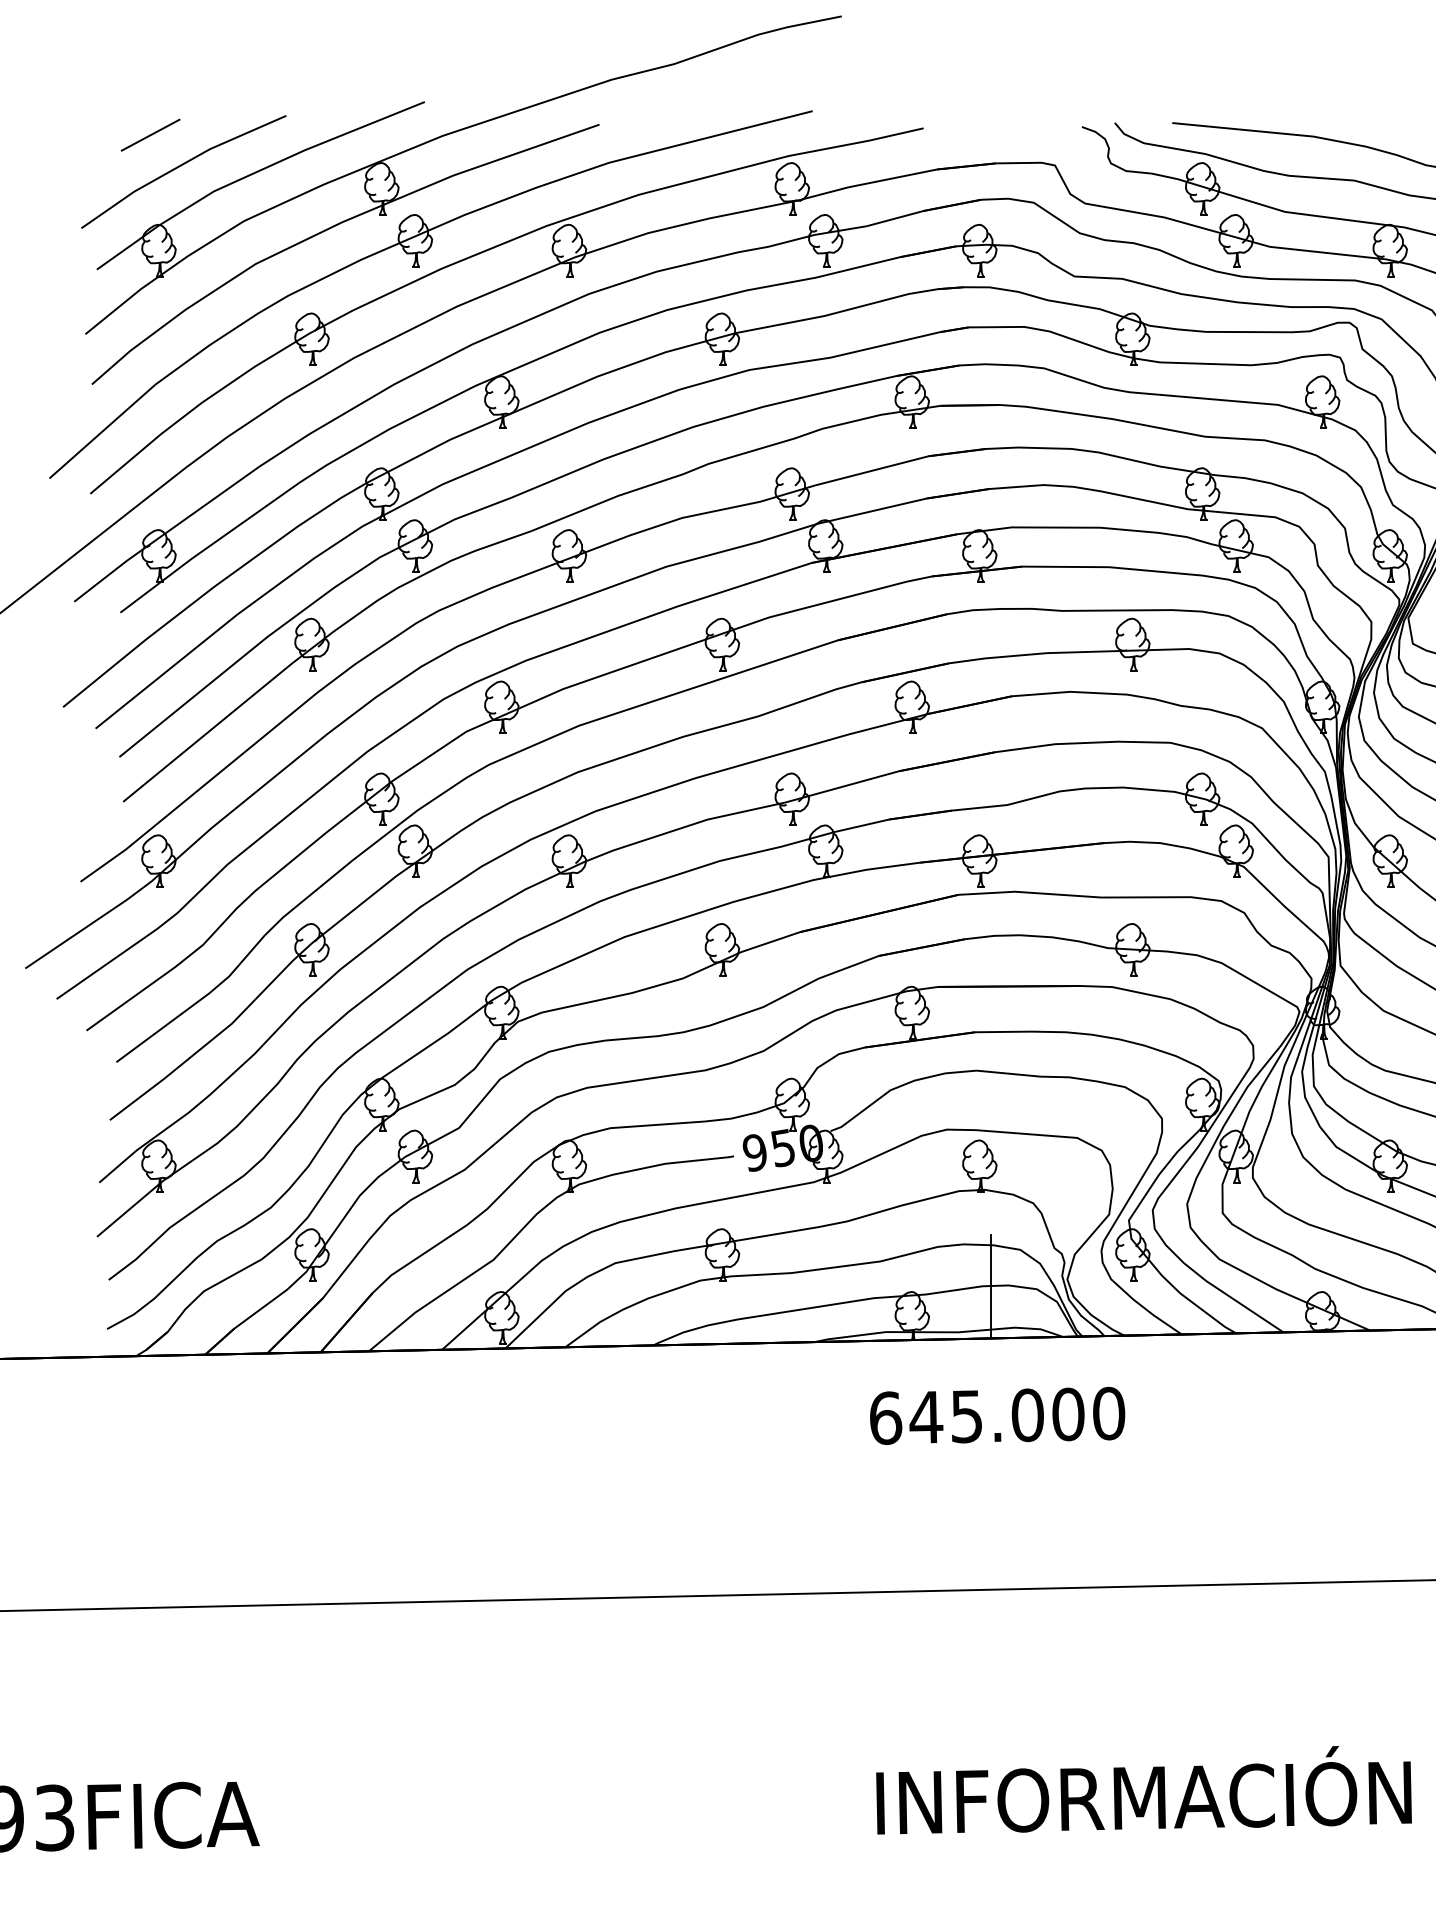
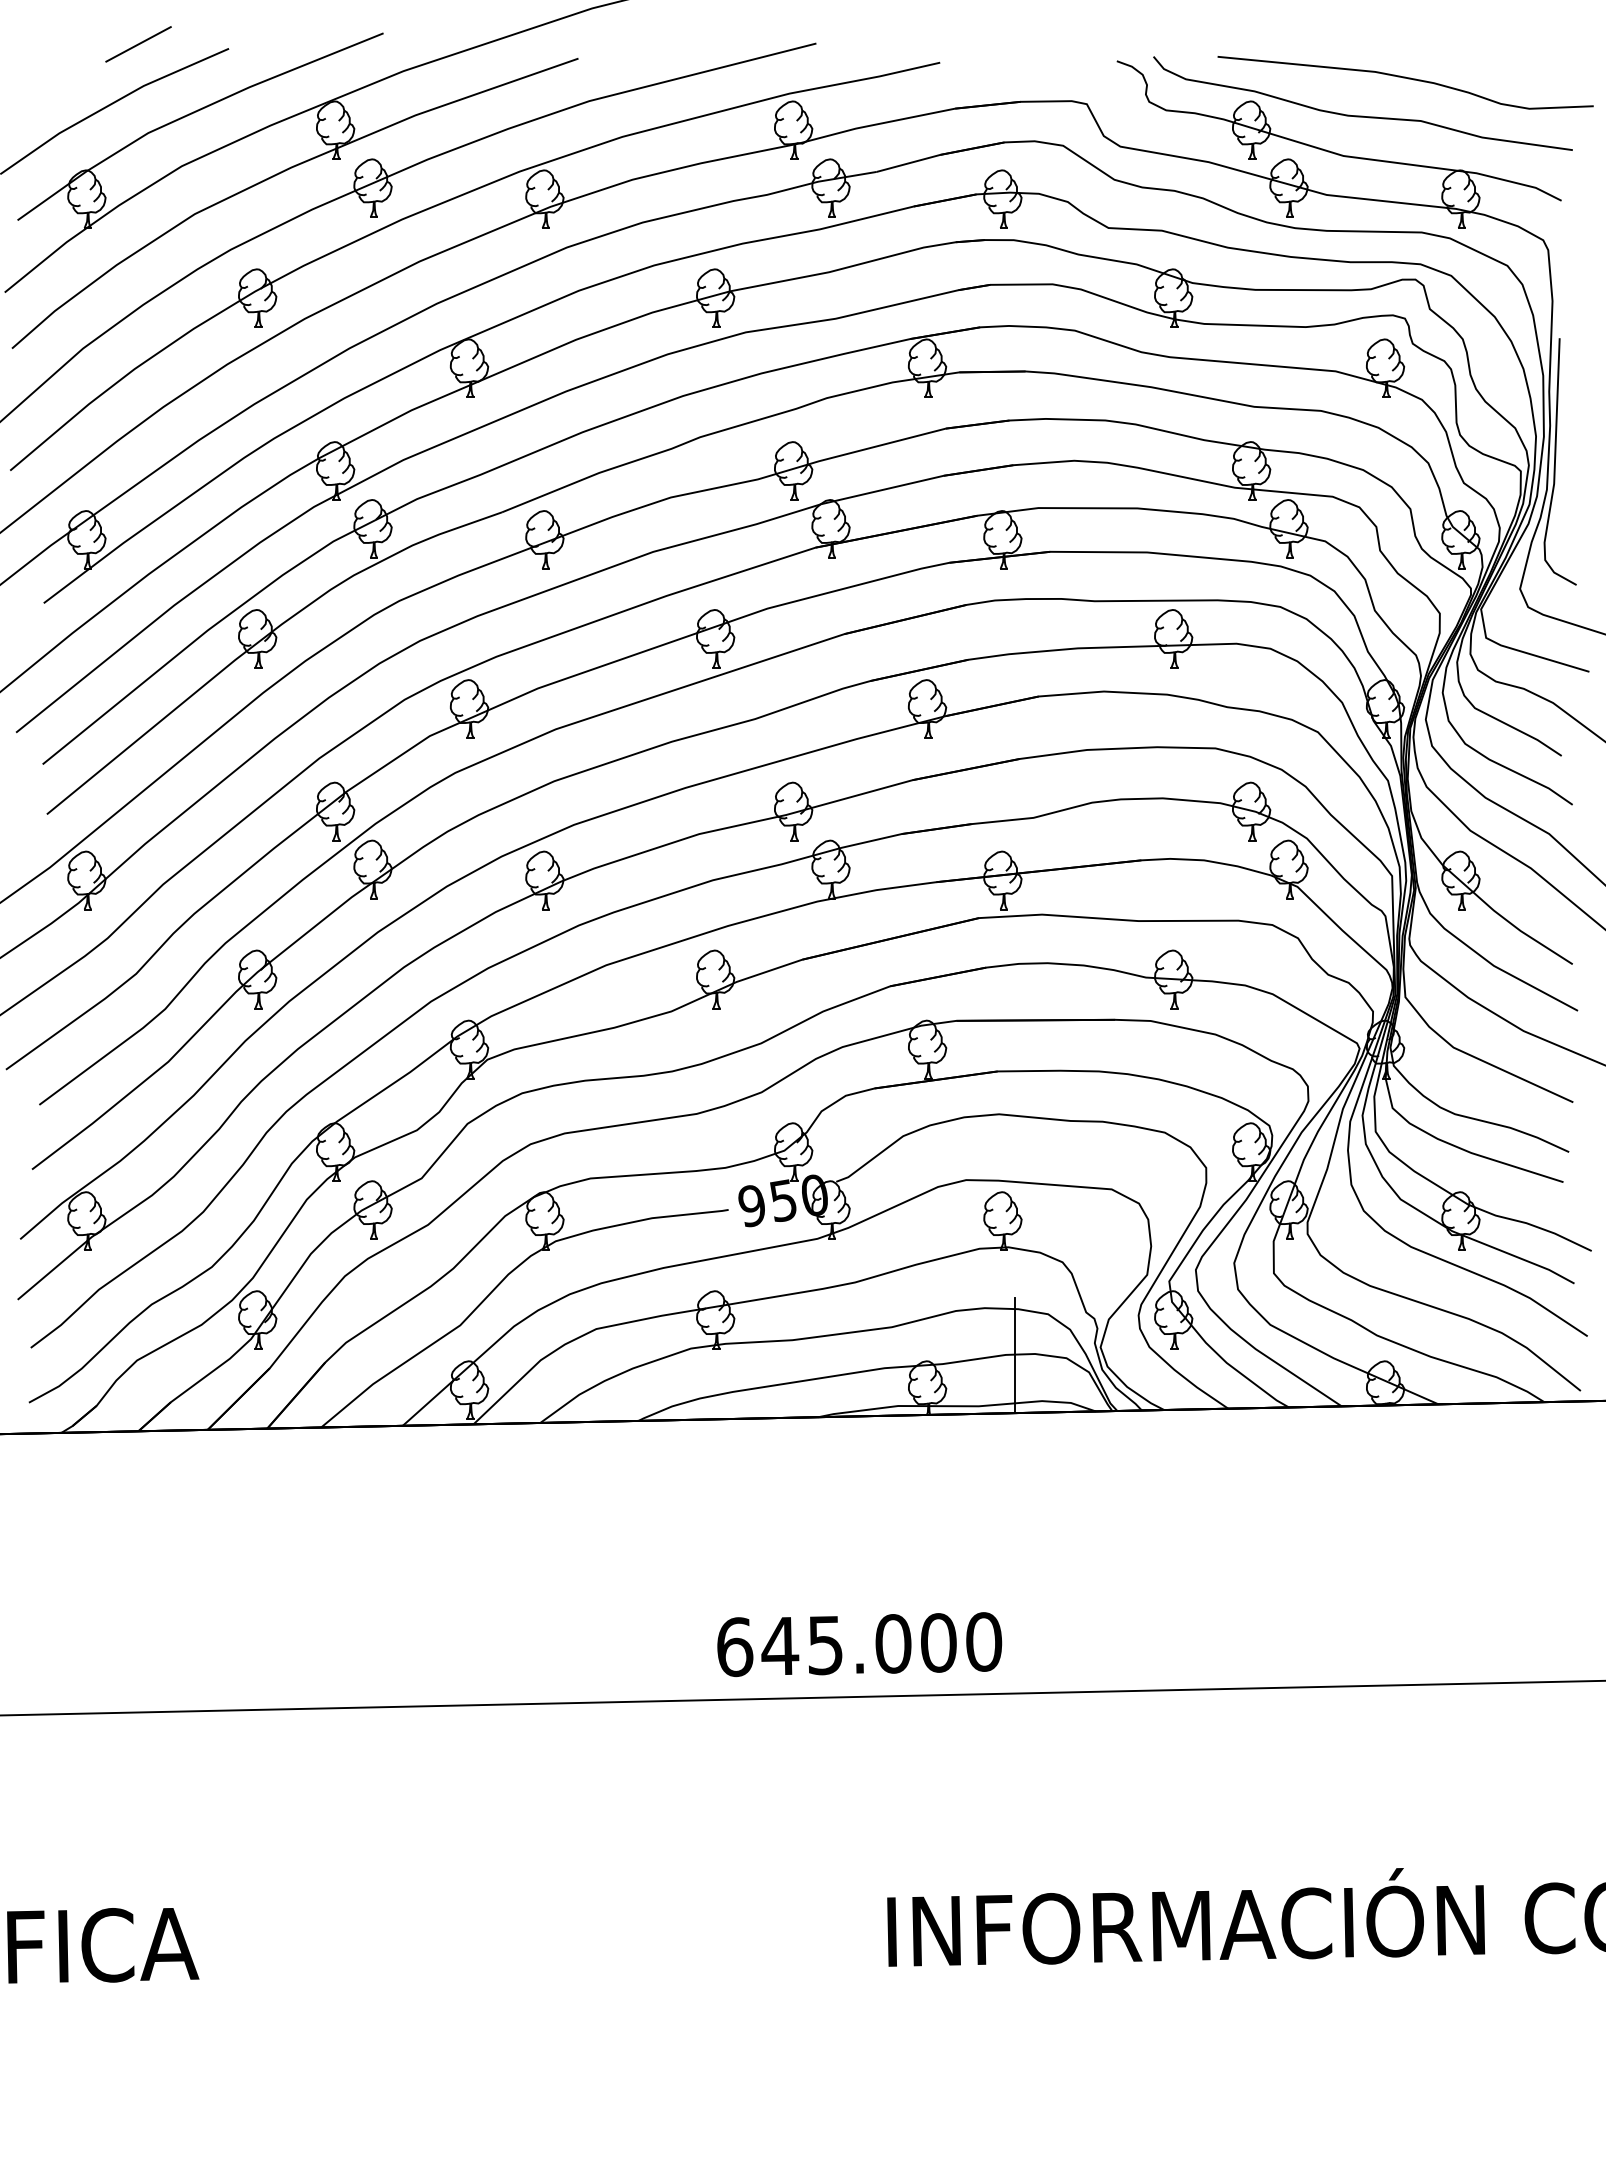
line: (150, 135) -> (138, 44), moved
text: (997, 1415) -> (859, 1644), moved

